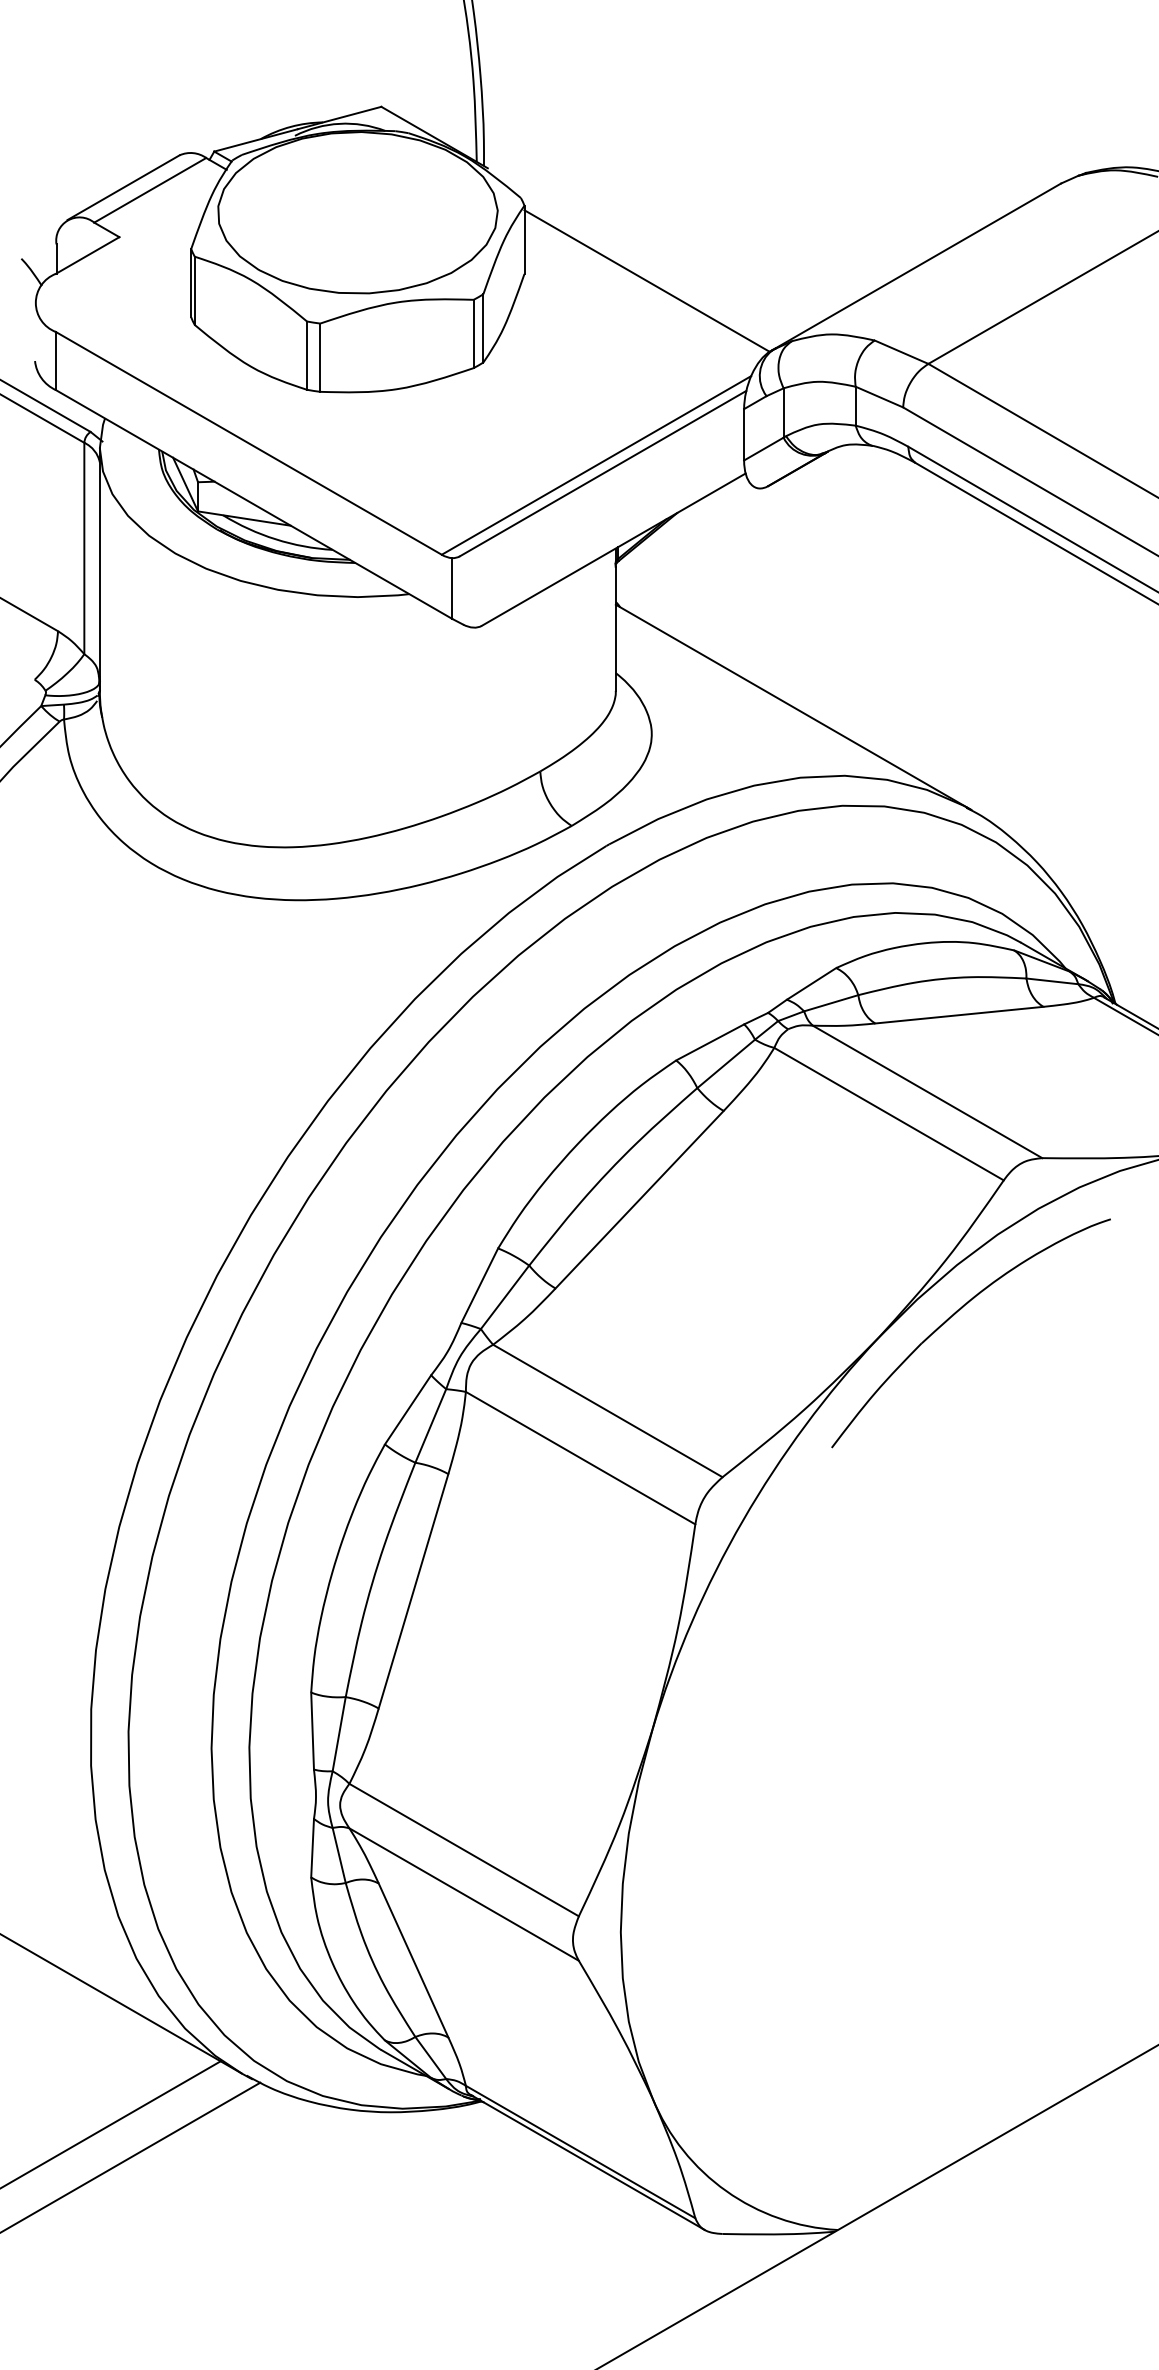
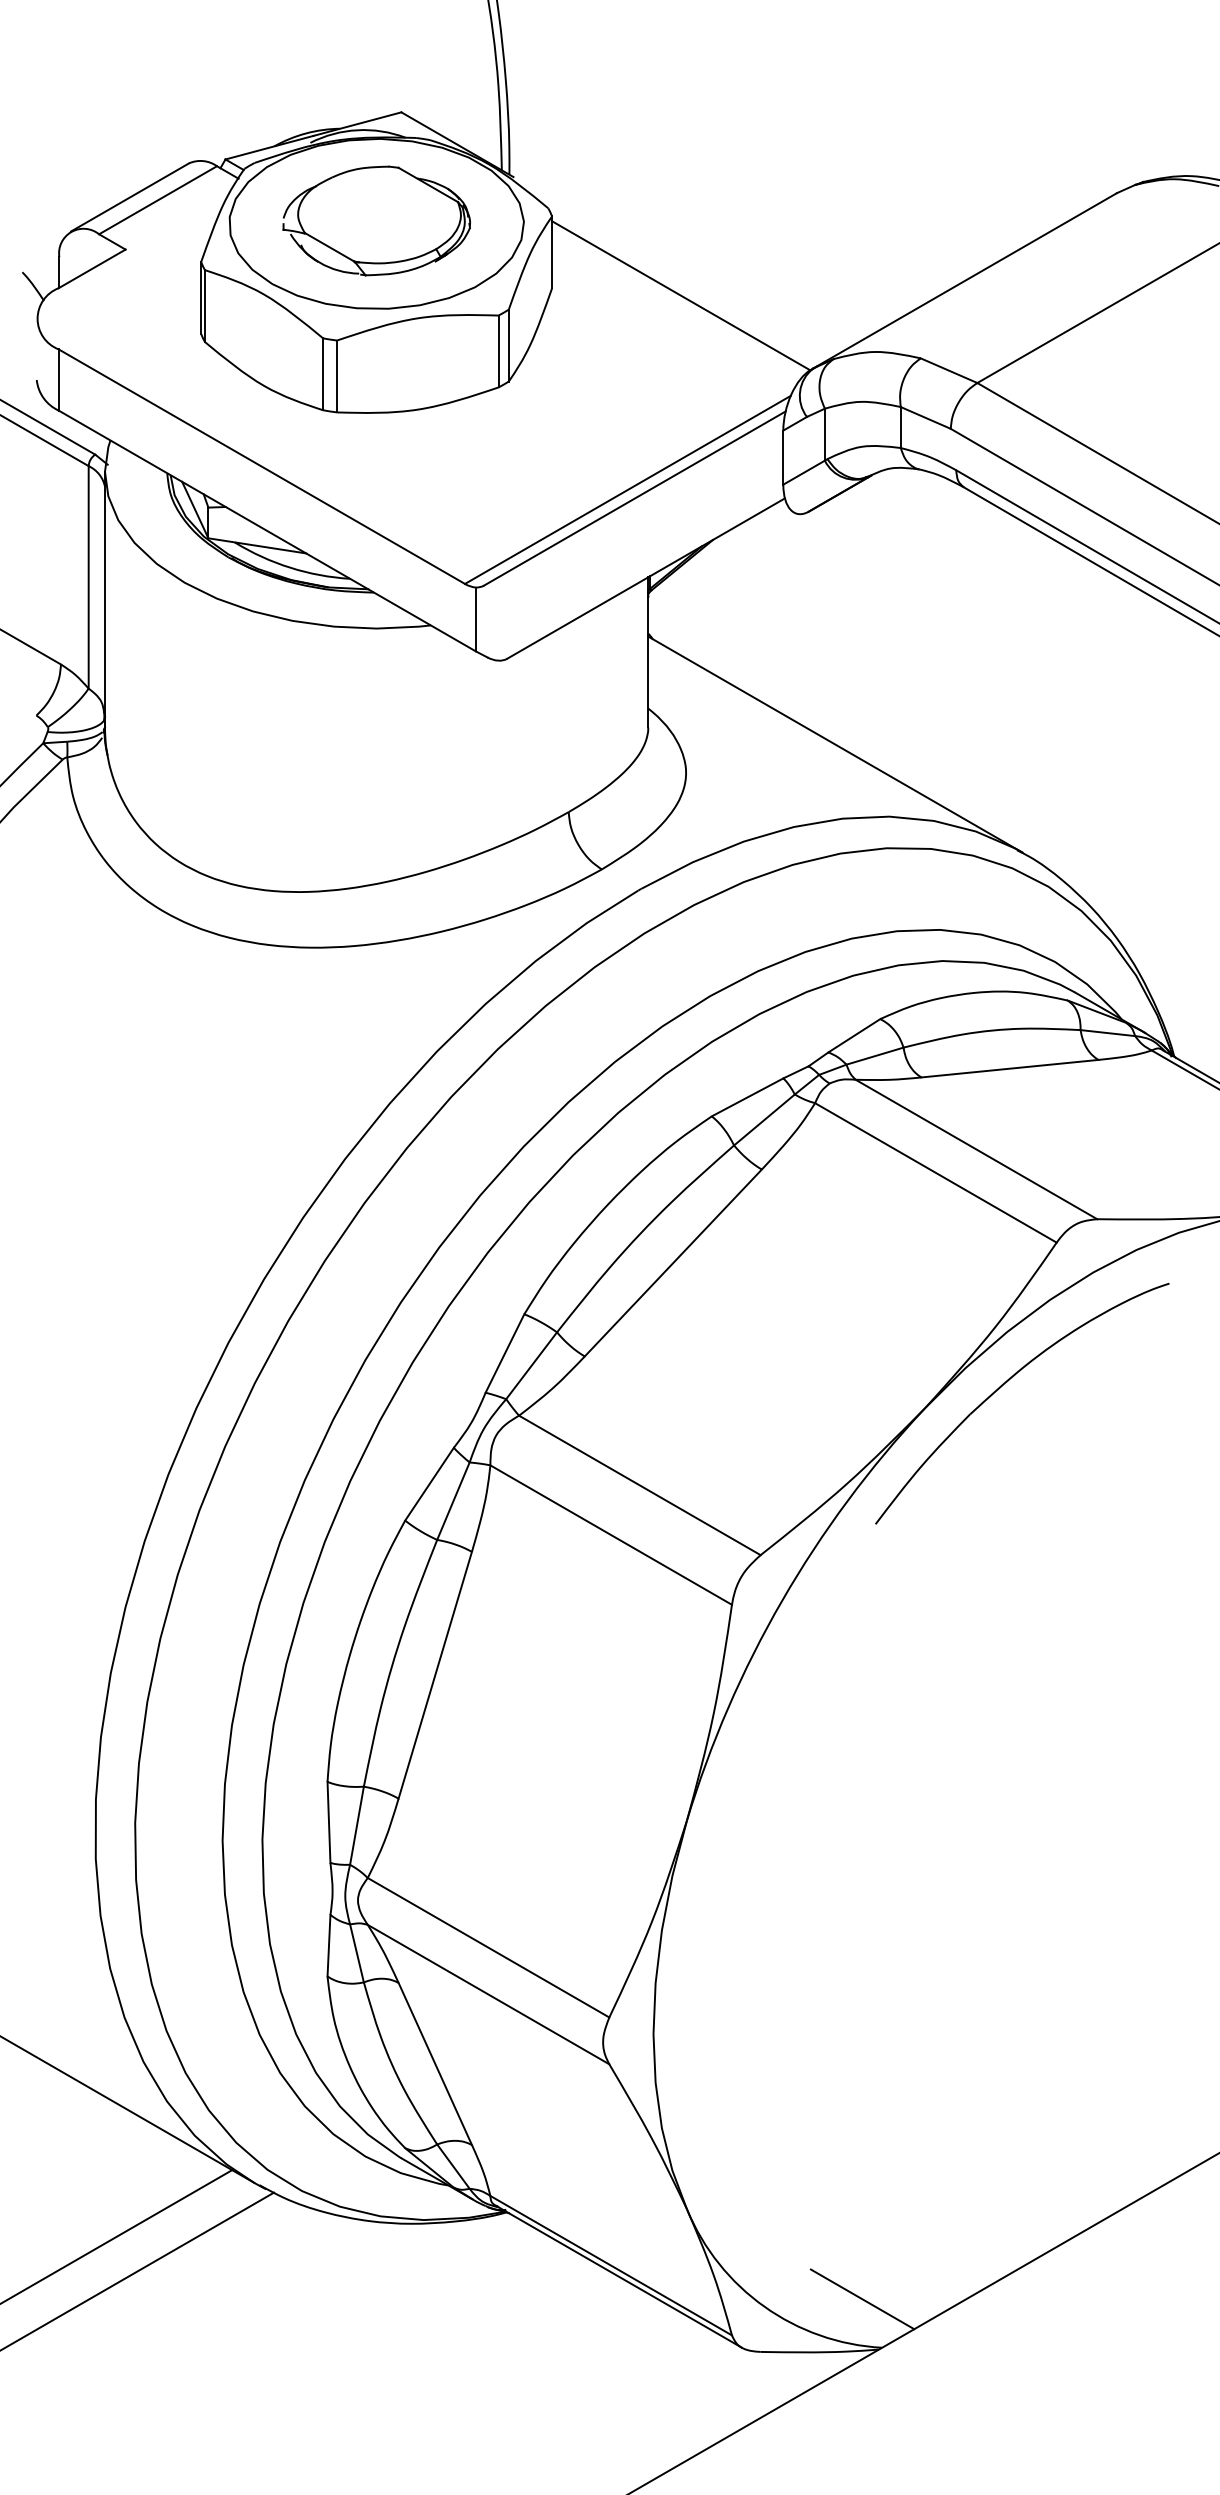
part: (357, 209) -> (376, 220), added
line: (819, 2184) -> (862, 2299), added

